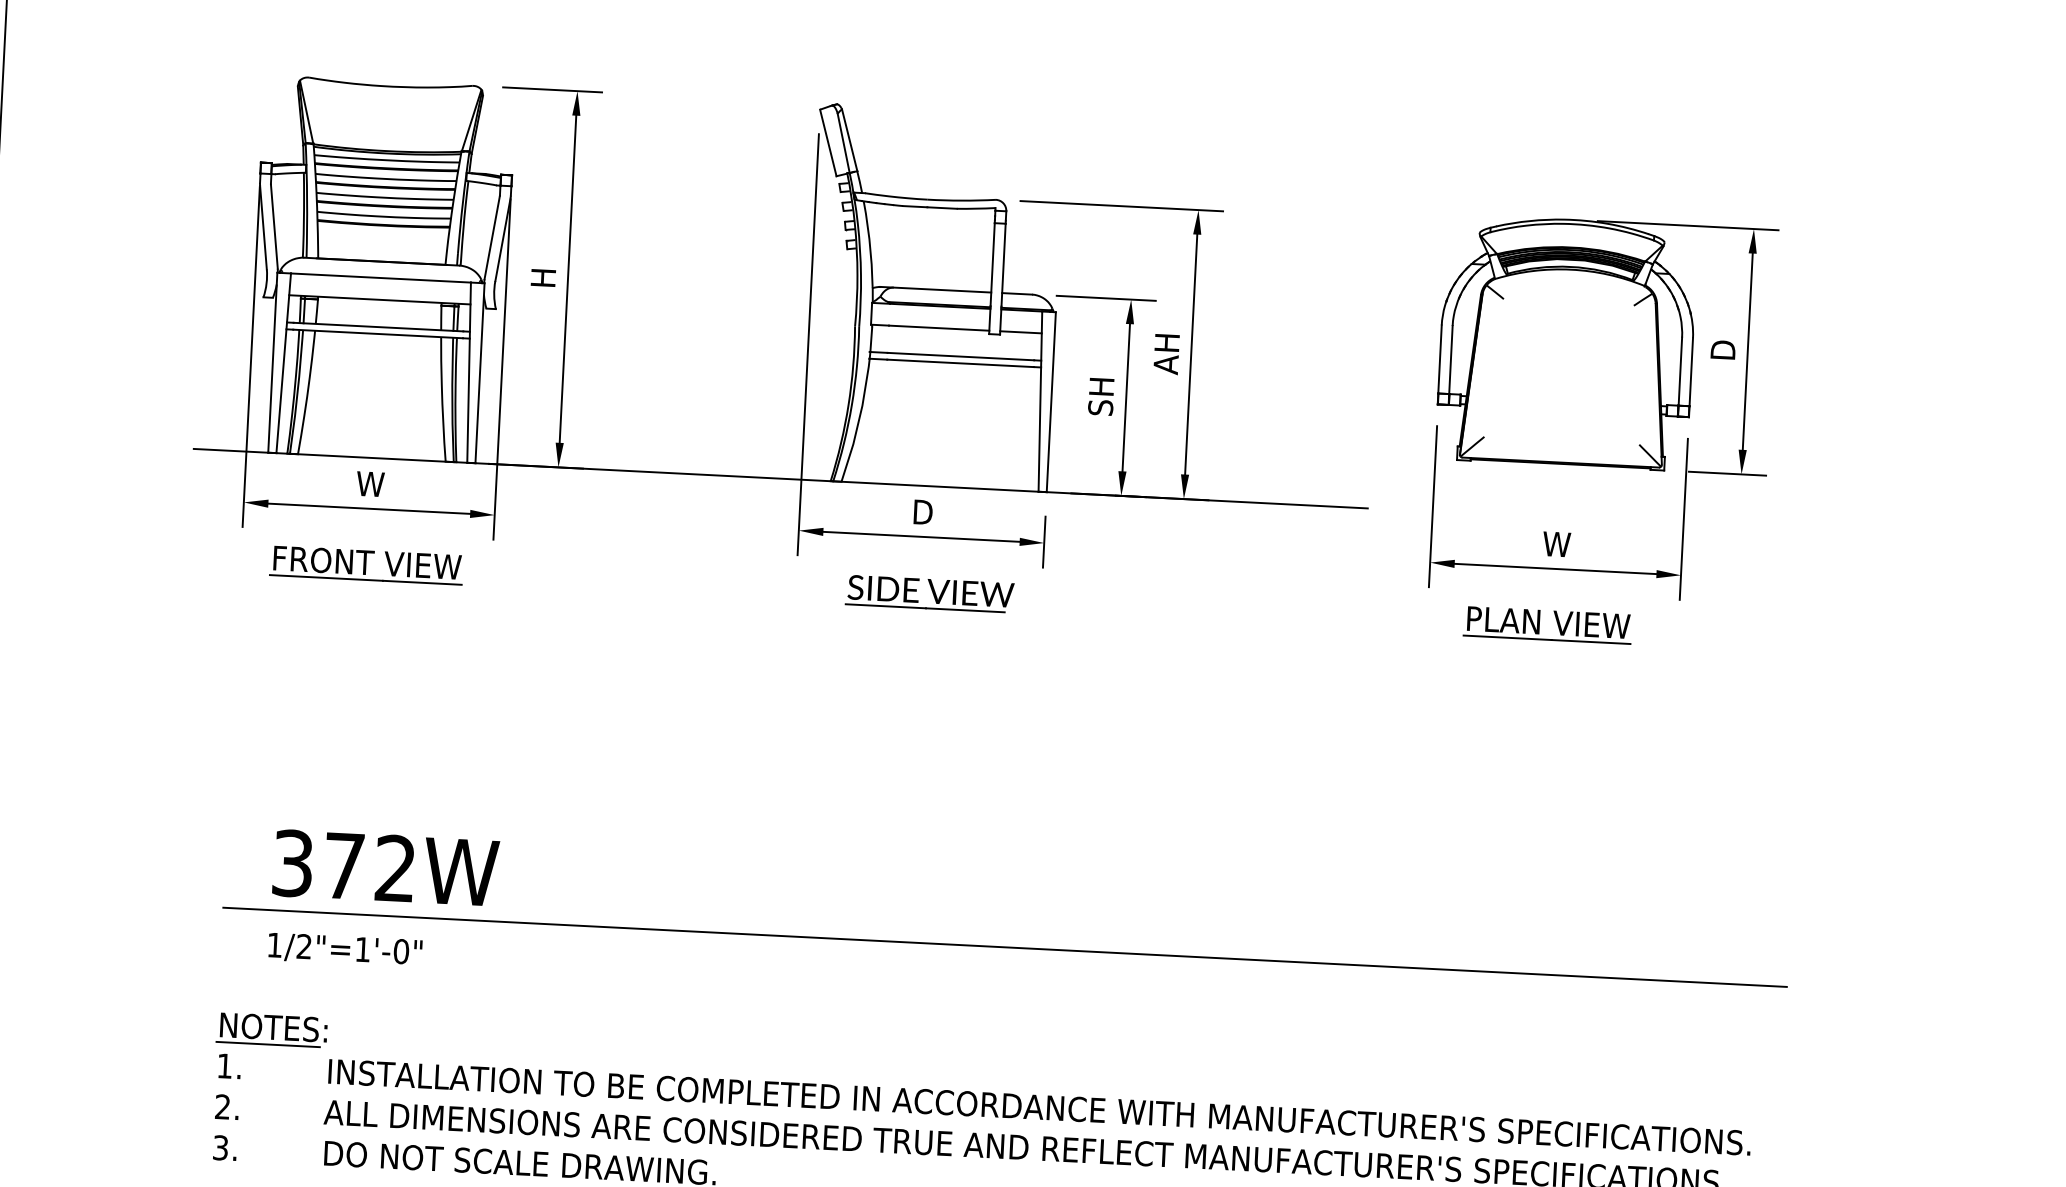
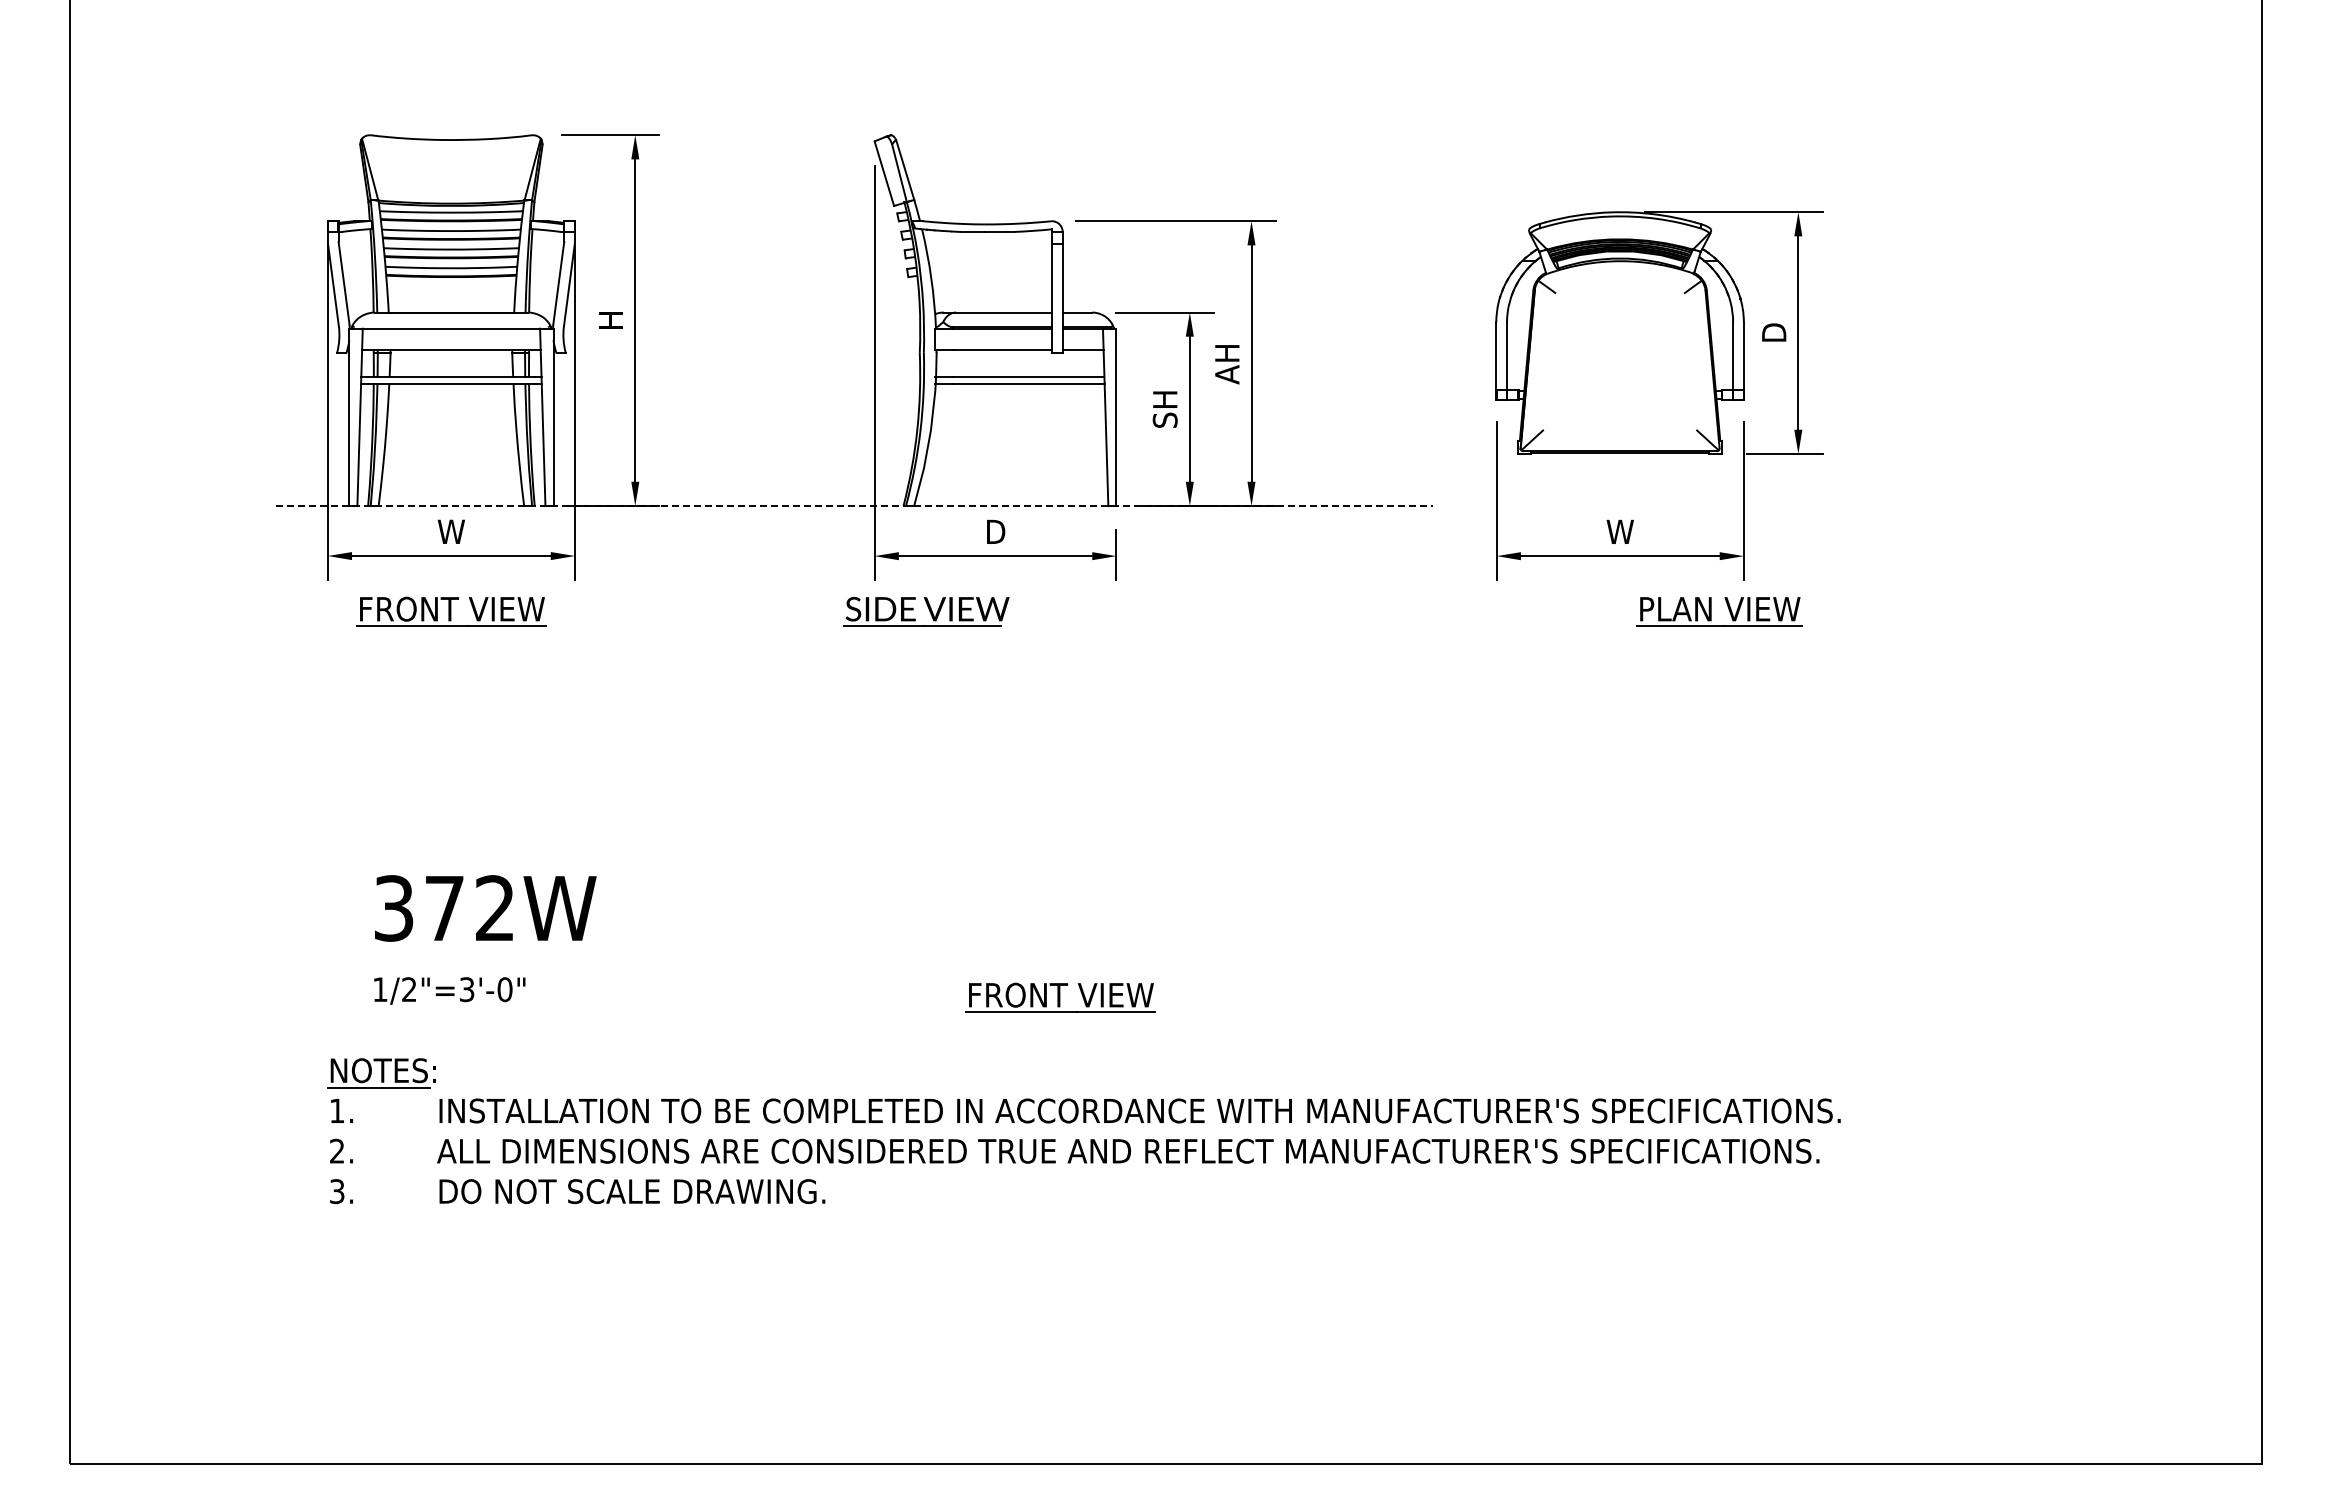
line: (780, 478) -> (854, 505), solid -> dashed
part: (929, 593) -> (926, 611), moved
part: (1539, 624) -> (1711, 611), moved
line: (1004, 947) -> (1097, 955), removed
text: (363, 949) -> (467, 989), 1/2"=1'-0" -> 1/2"=3'-0"
part: (964, 988) -> (1060, 997), added

